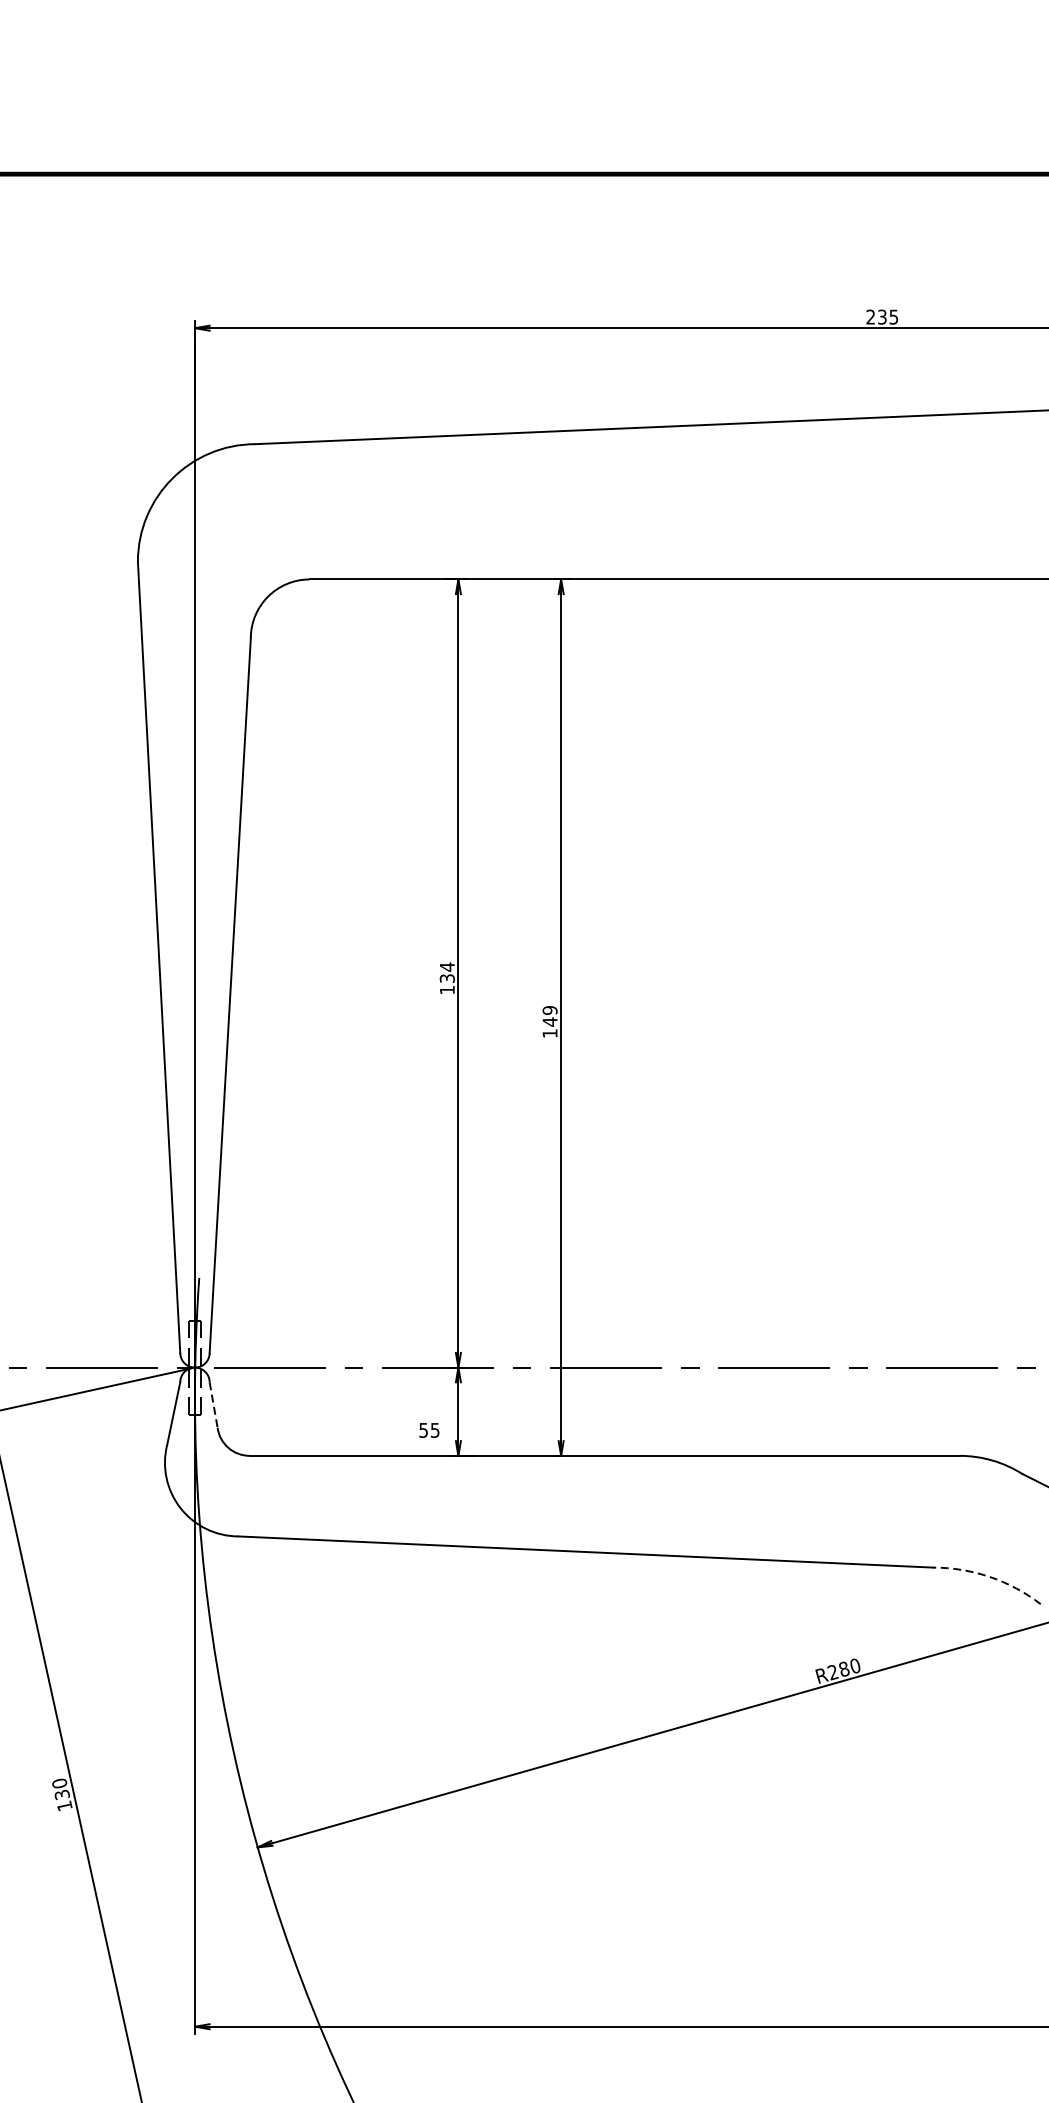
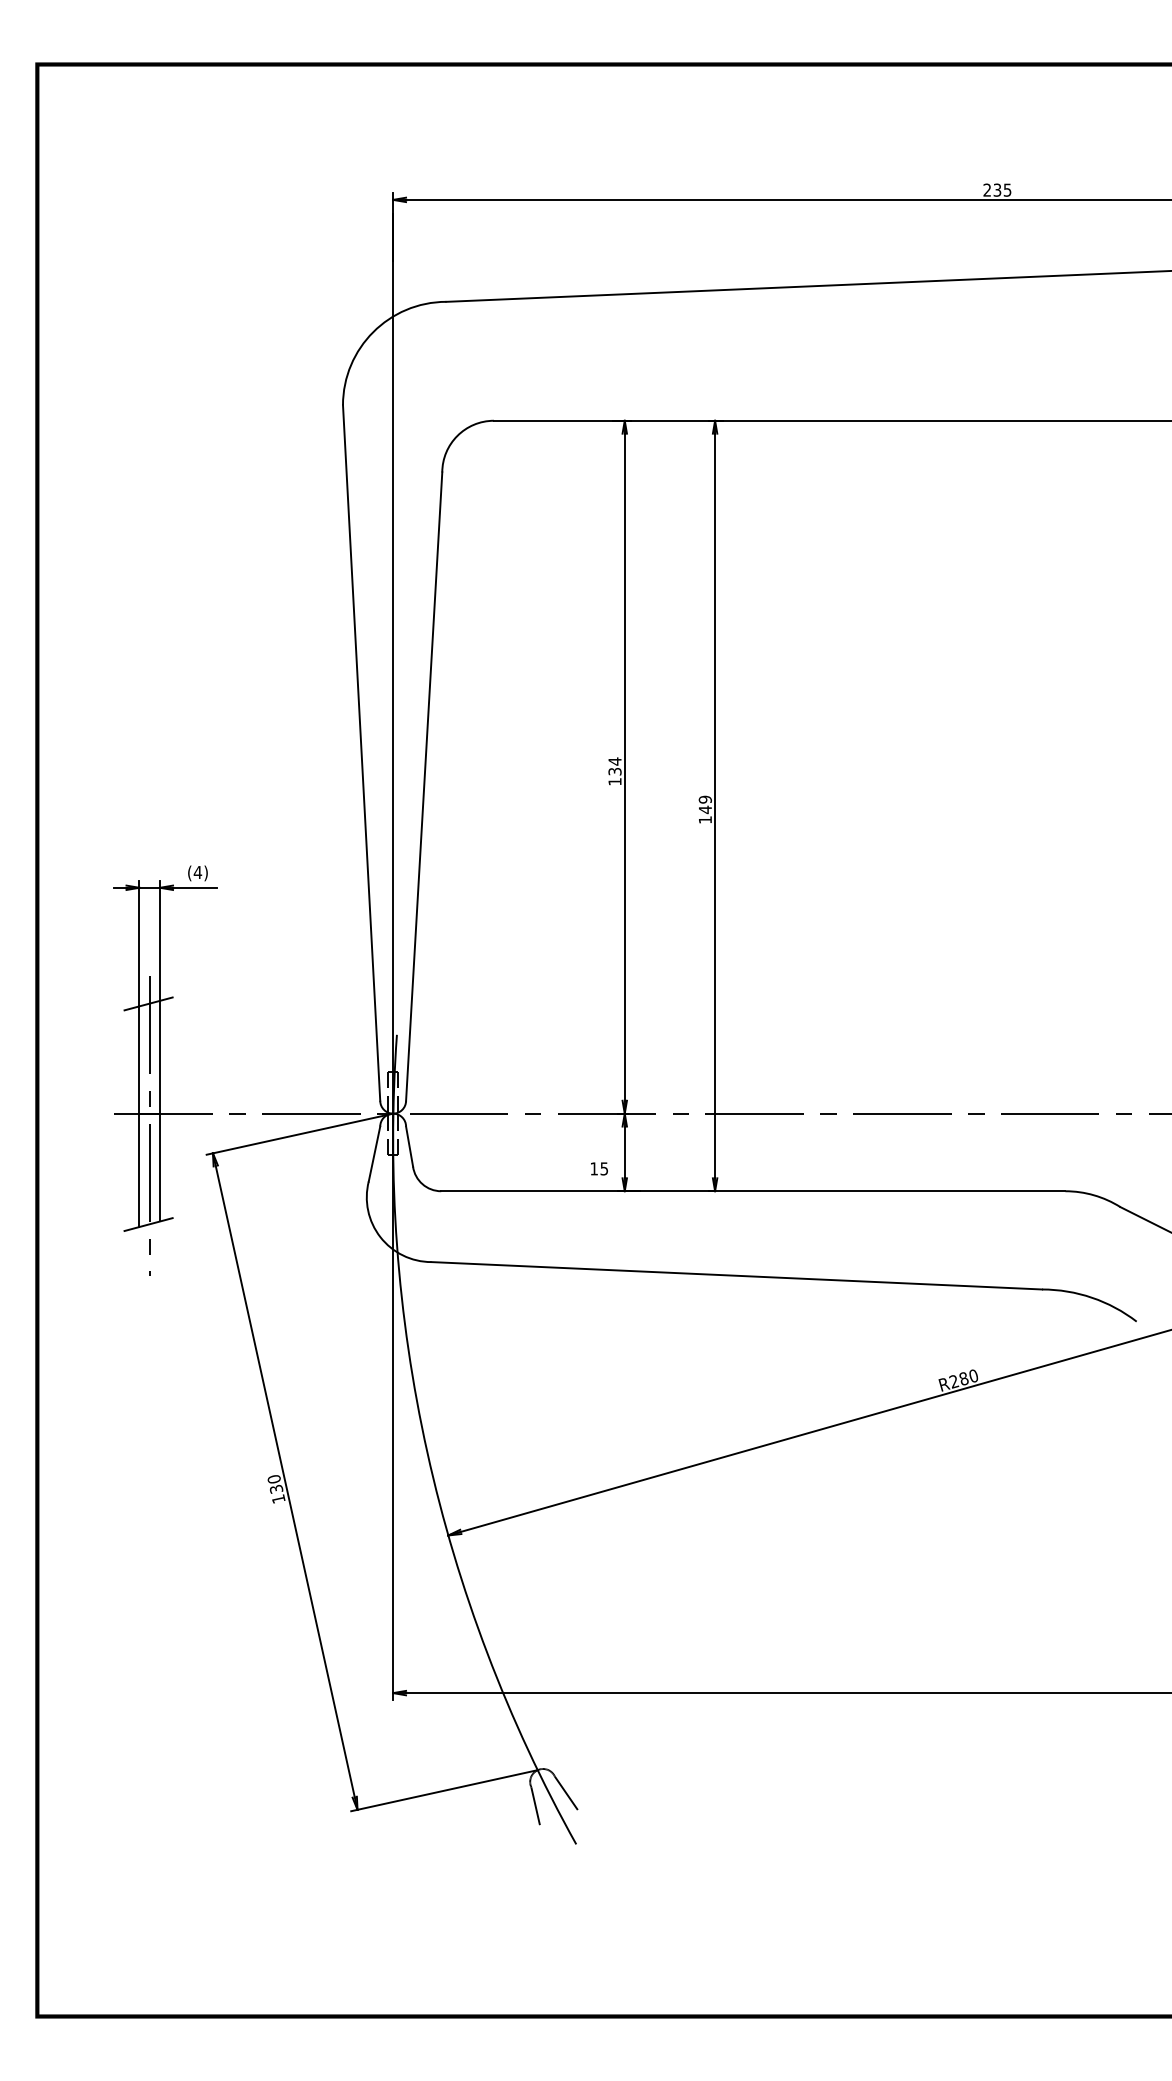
line: (213, 1406) -> (409, 1147), dashed -> solid
text: (422, 1429) -> (593, 1168), 55 -> 15
arc: (990, 1576) -> (1092, 1297), dashed -> solid

